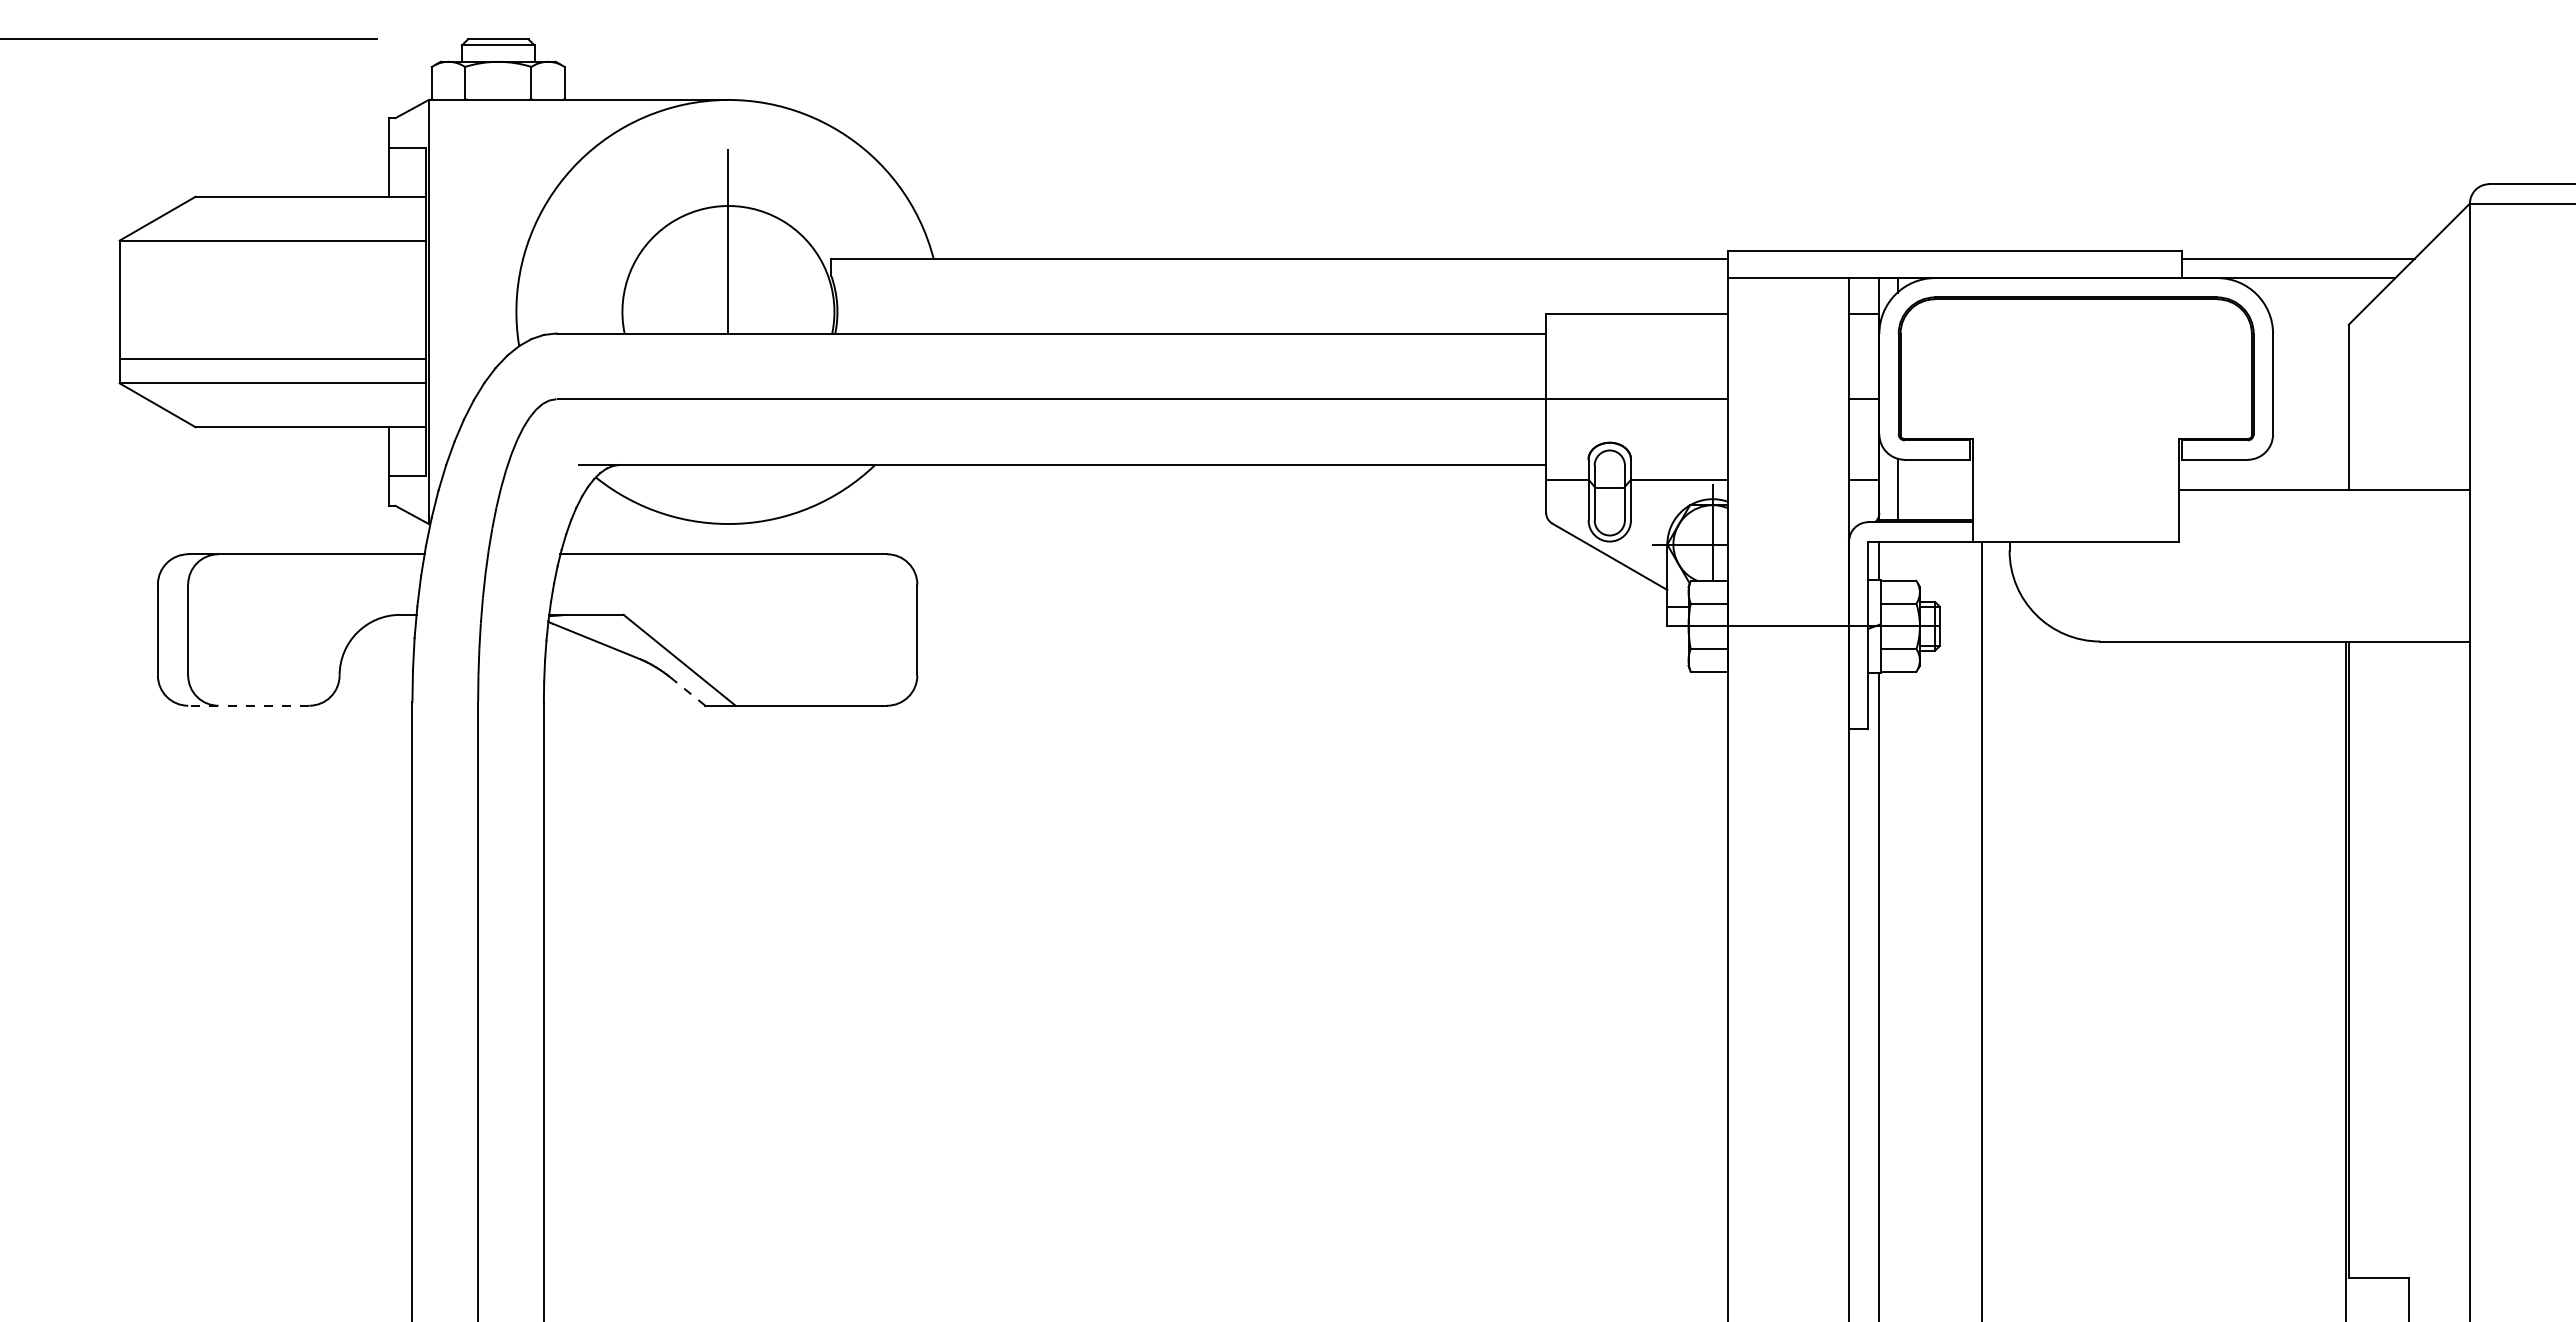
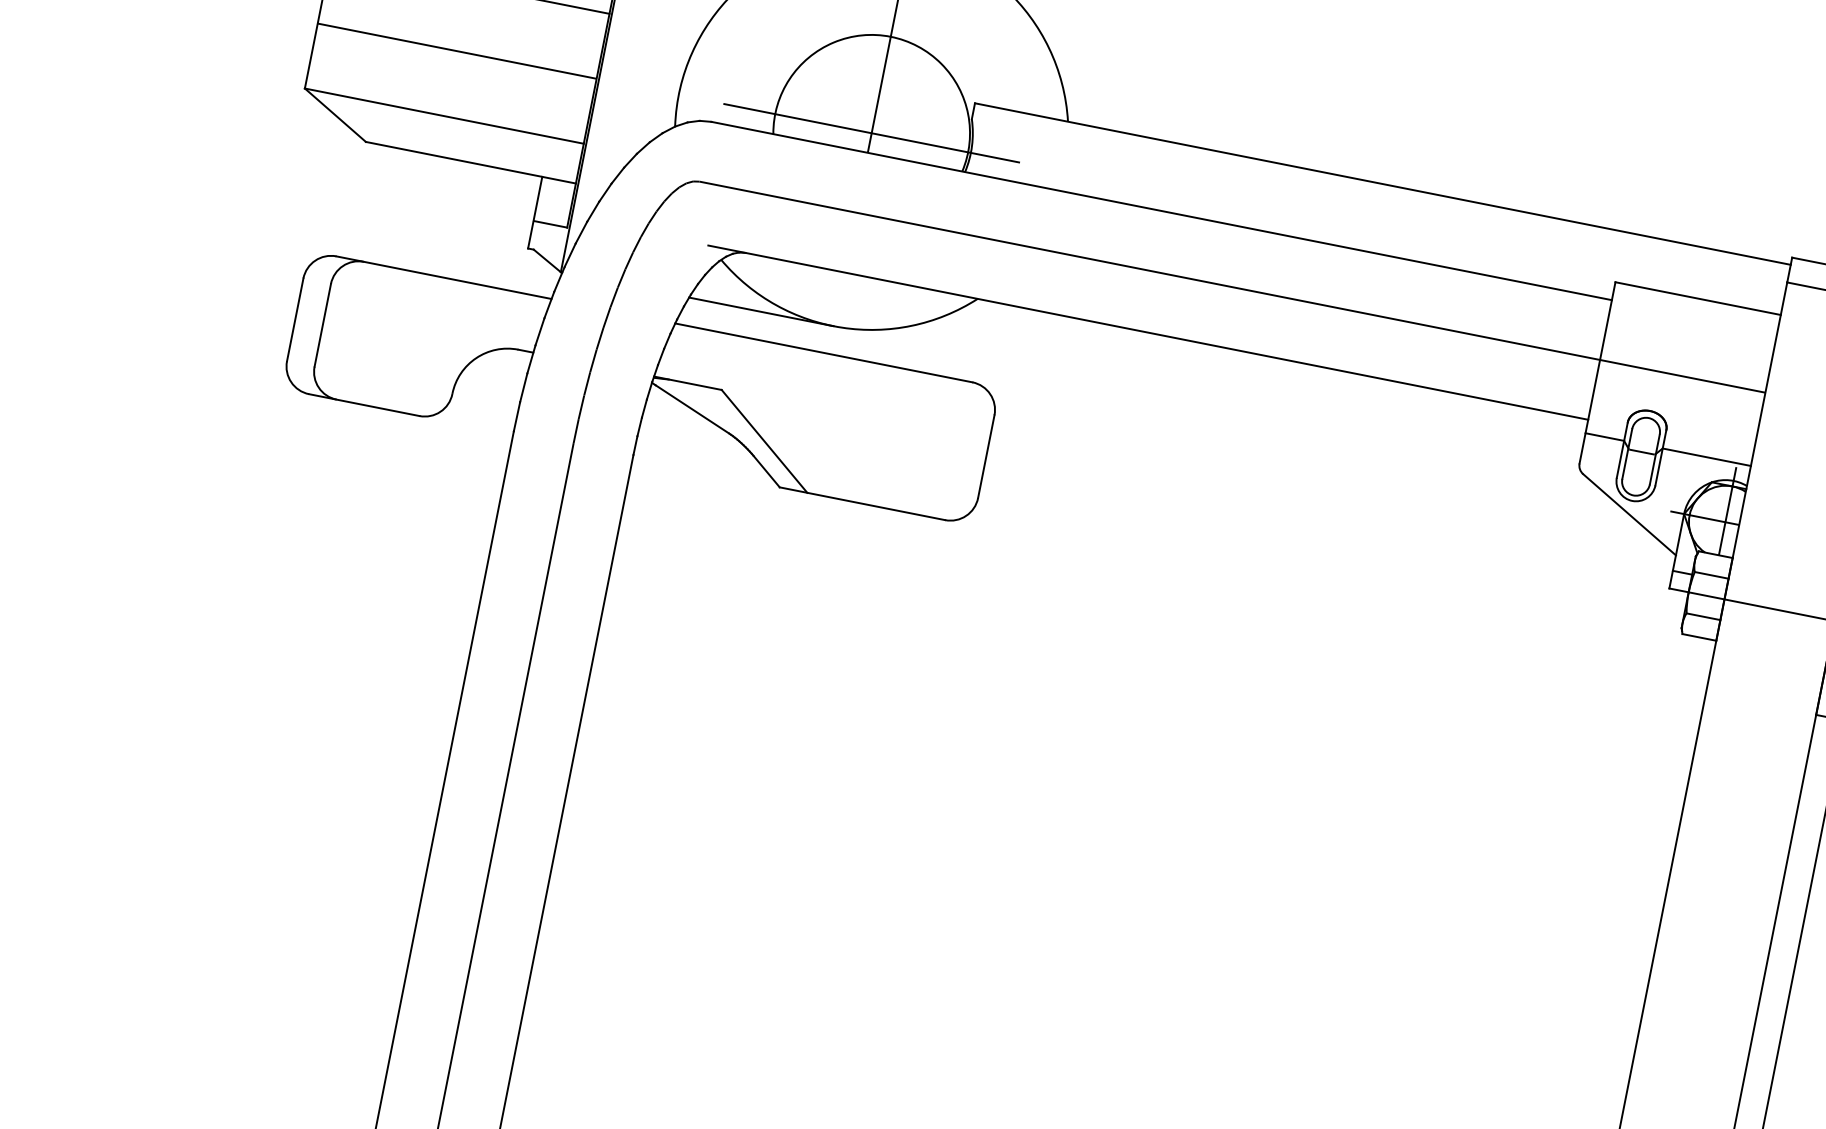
line: (728, 312) -> (871, 133), added
line: (272, 359) -> (456, 51), moved
line: (648, 524) -> (760, 312), added
line: (687, 691) -> (766, 471), dashed -> solid
line: (248, 705) -> (364, 404), dashed -> solid

